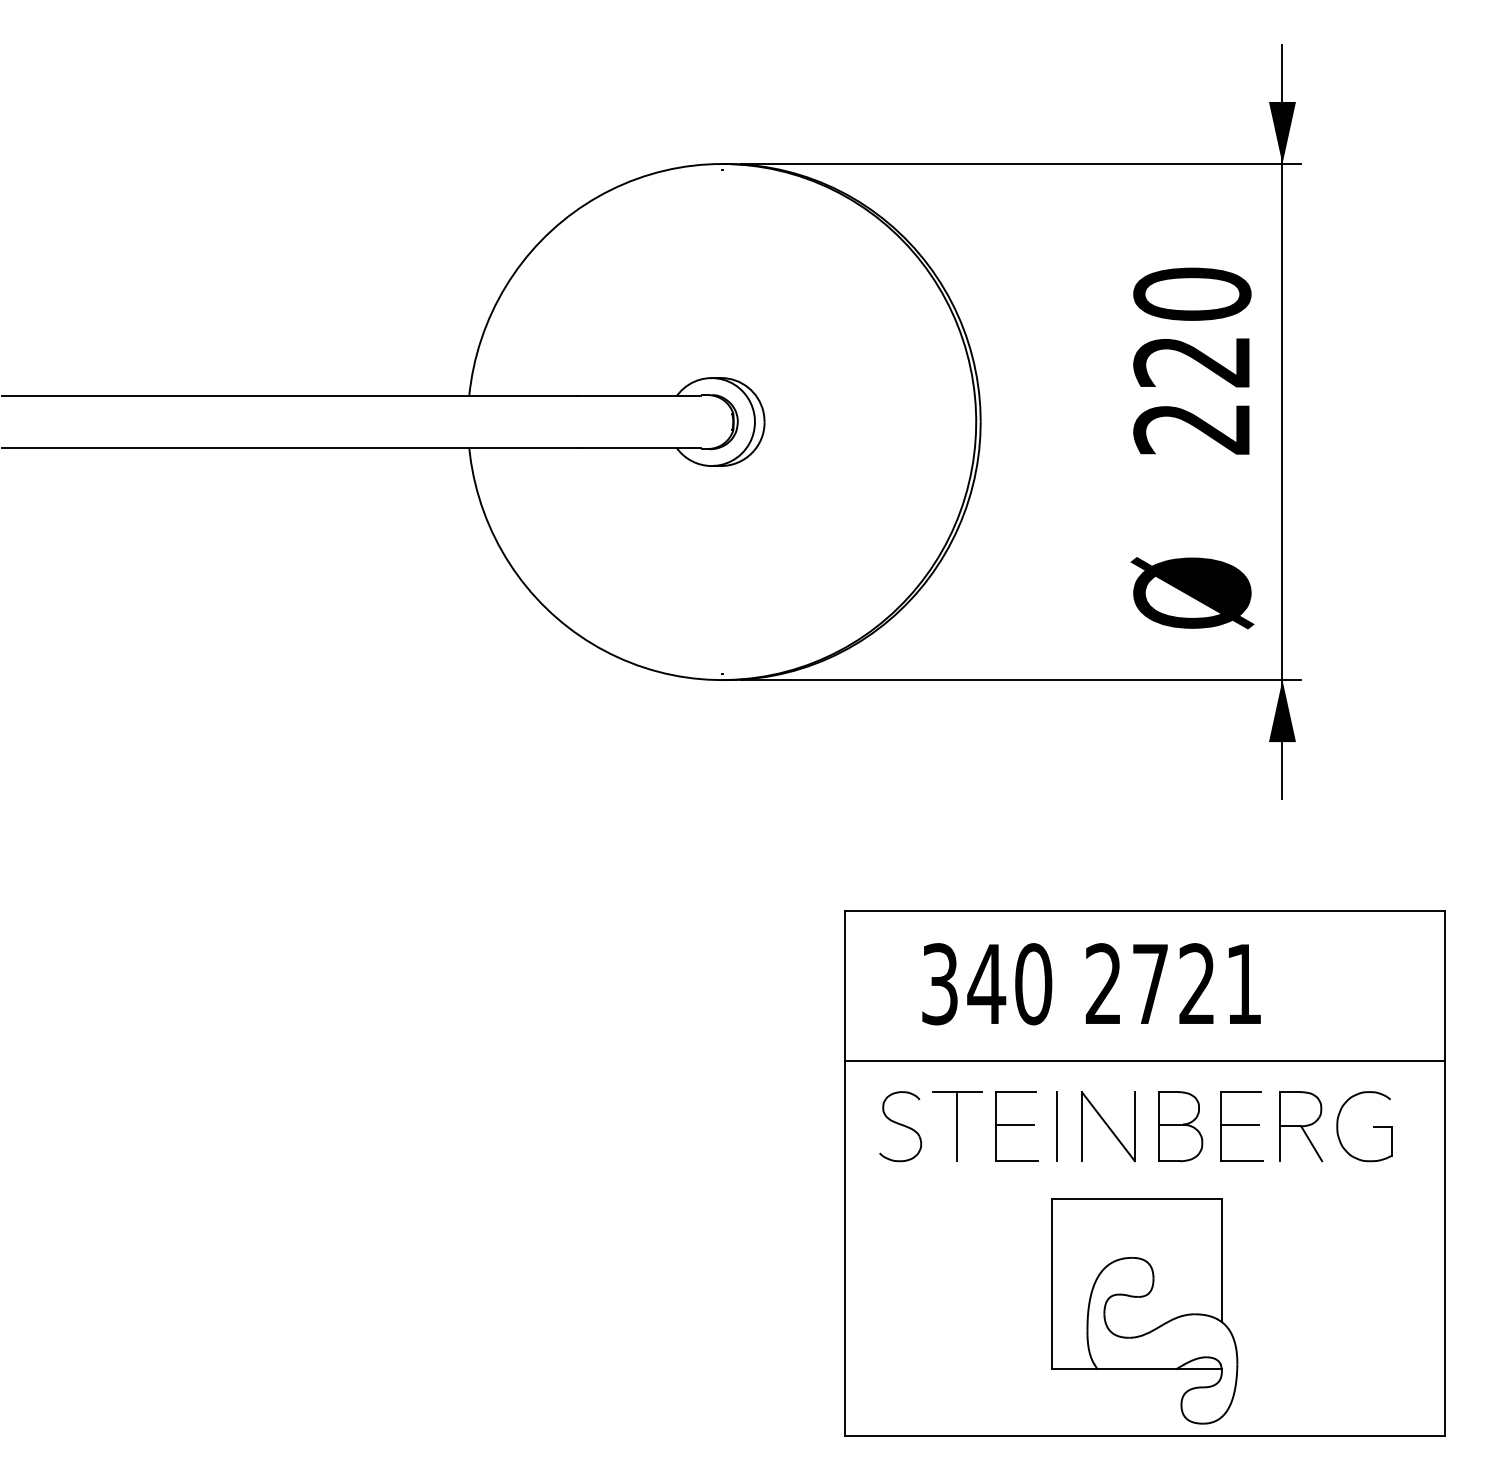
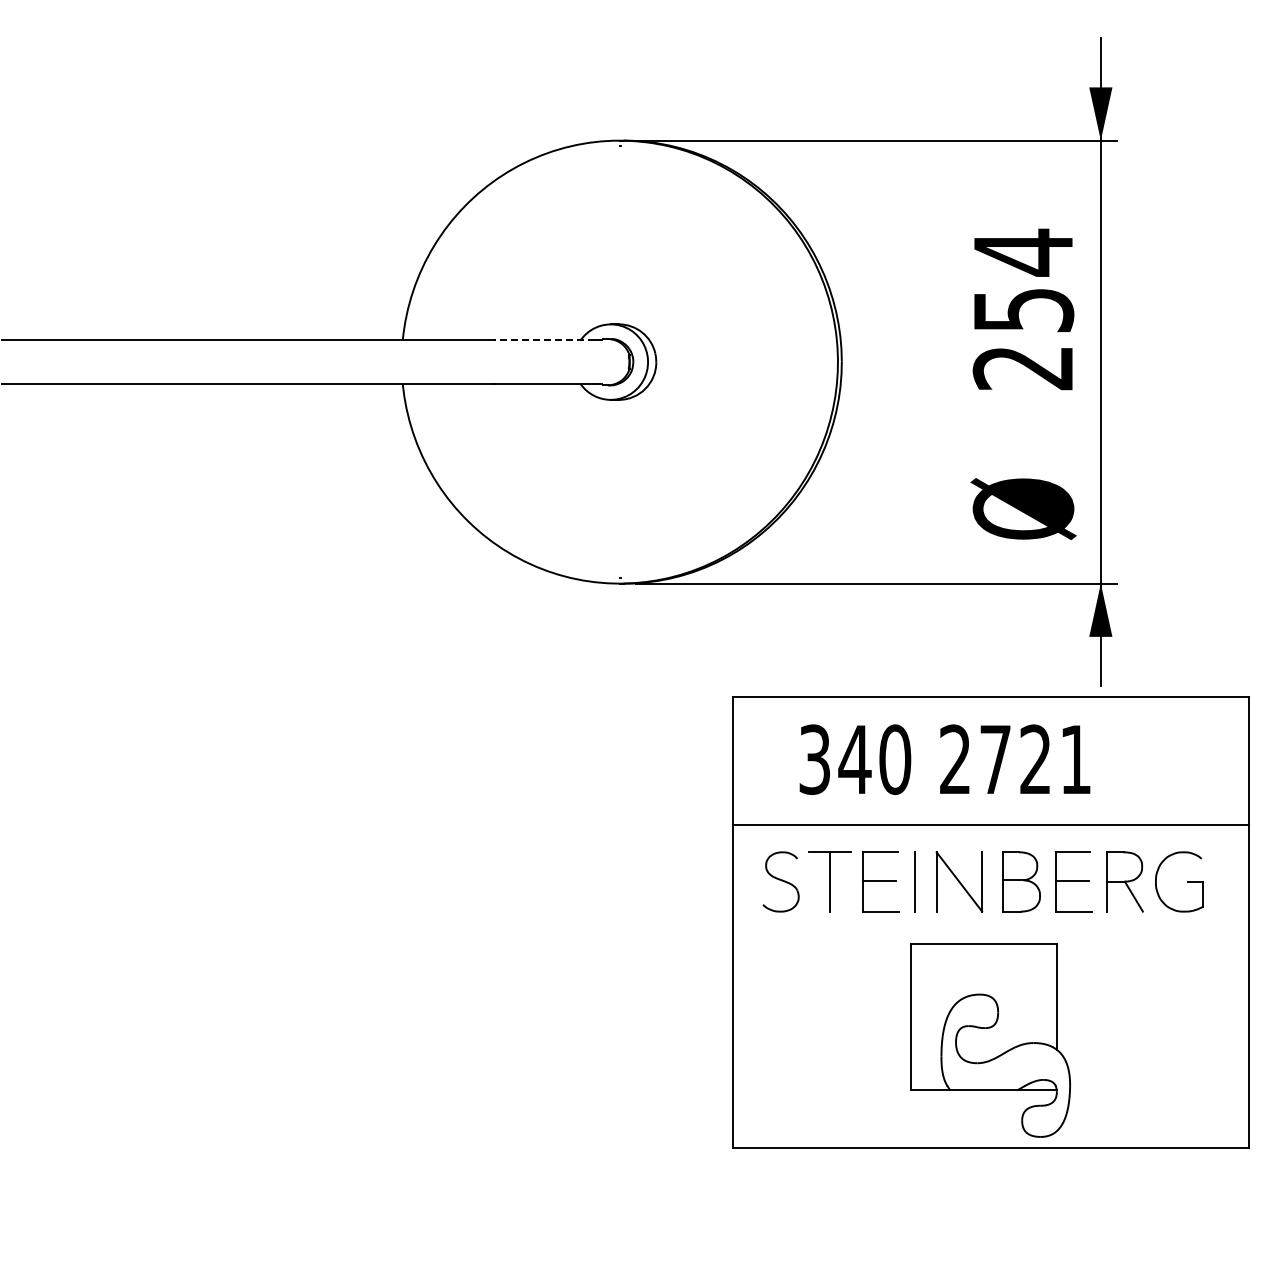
text: (1192, 326) -> (1023, 280), 220 -> 254
line: (635, 395) -> (545, 339), solid -> dashed
part: (1144, 1173) -> (990, 922), moved

